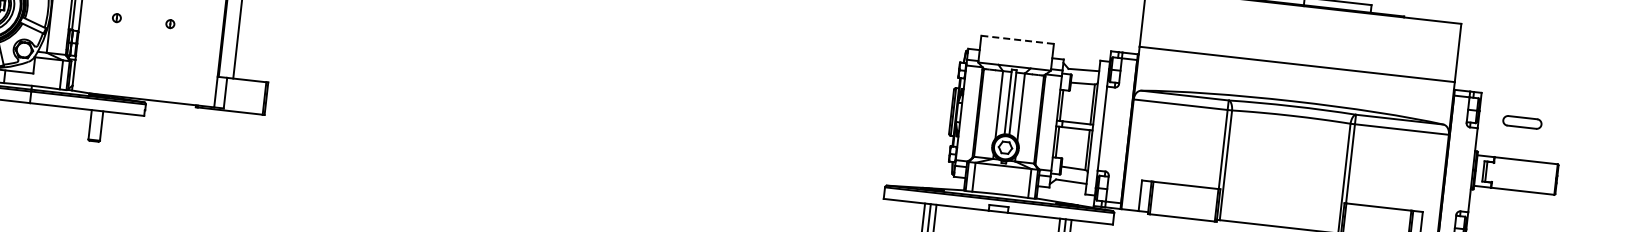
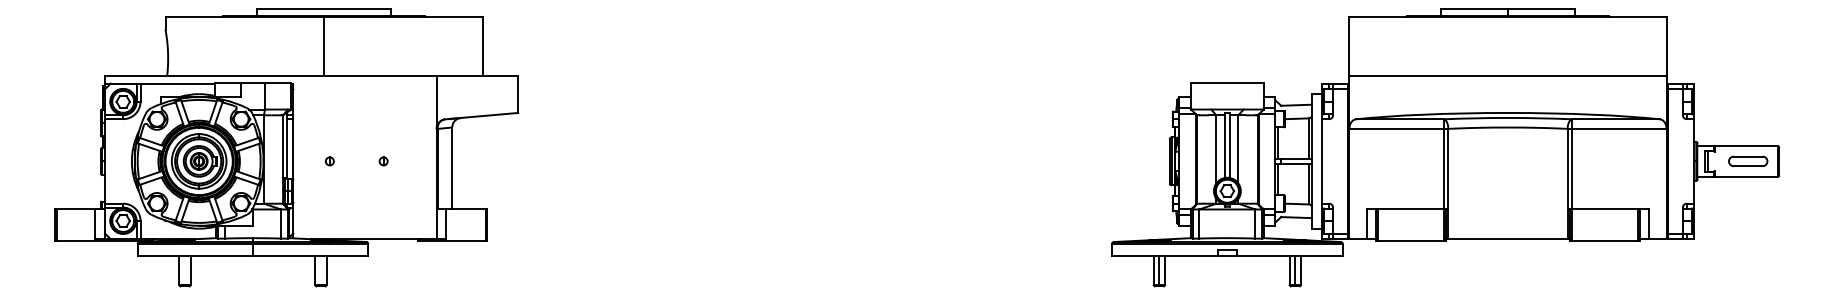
line: (1017, 39) -> (1227, 82), dashed -> solid
part: (1522, 122) -> (1748, 161), moved

